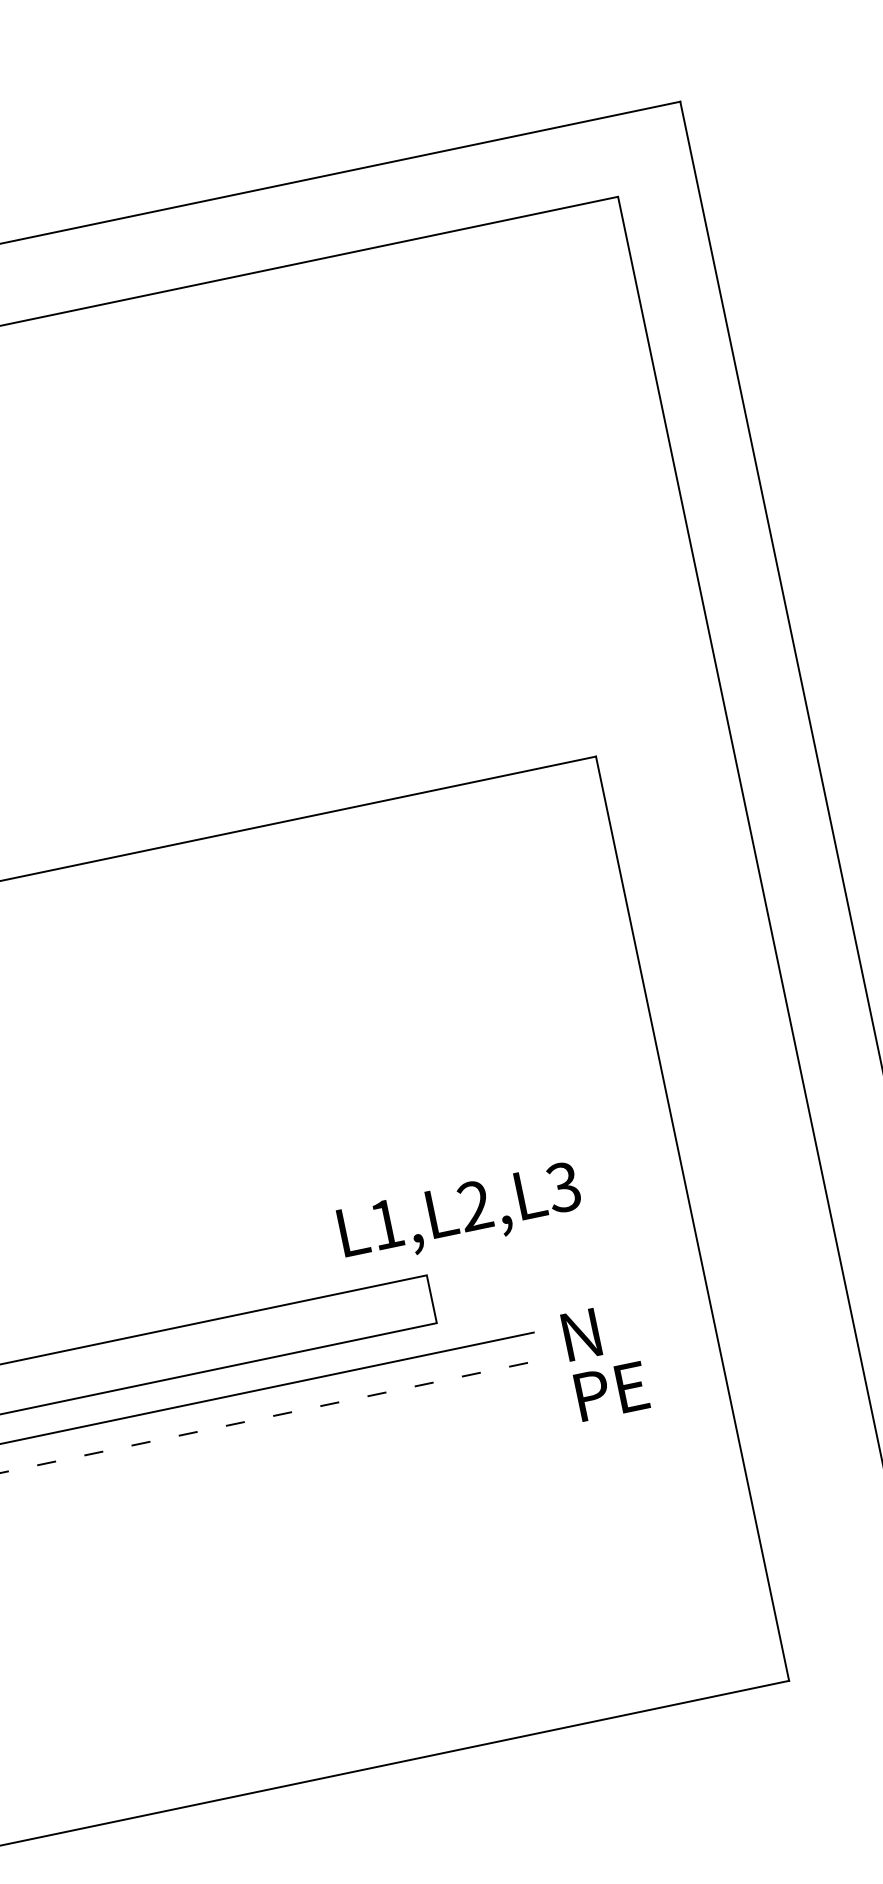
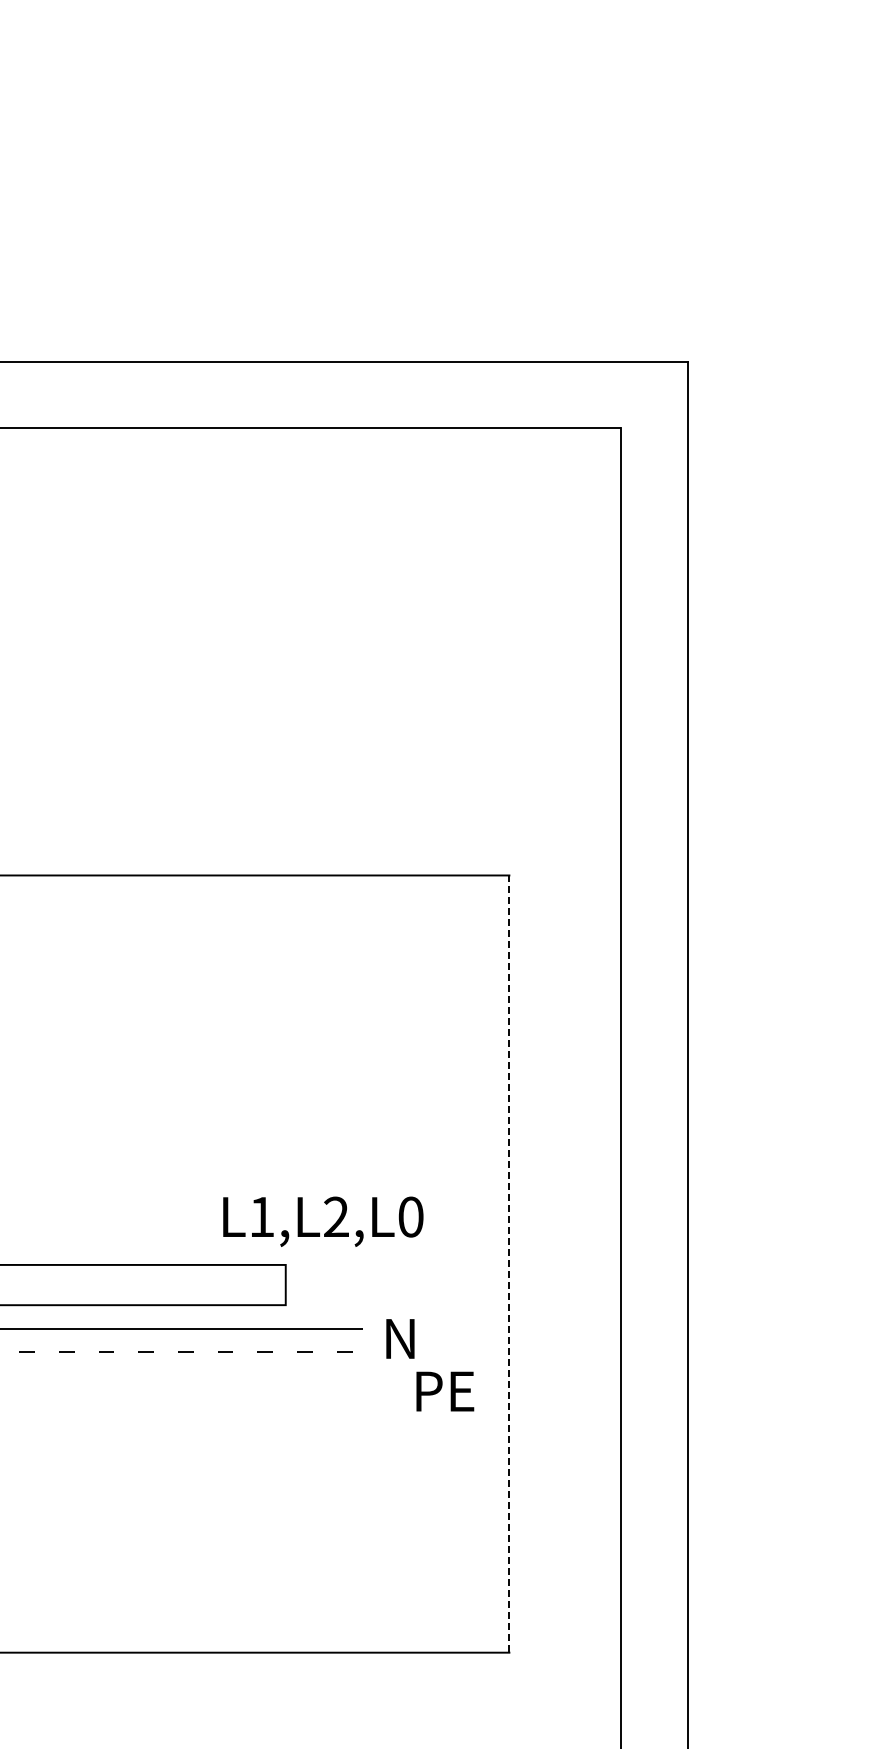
text: (563, 1186) -> (410, 1216), L1,L2,L3 -> L1,L2,L0
line: (692, 1219) -> (509, 1264), solid -> dashed
text: (612, 1391) -> (445, 1391), moved

